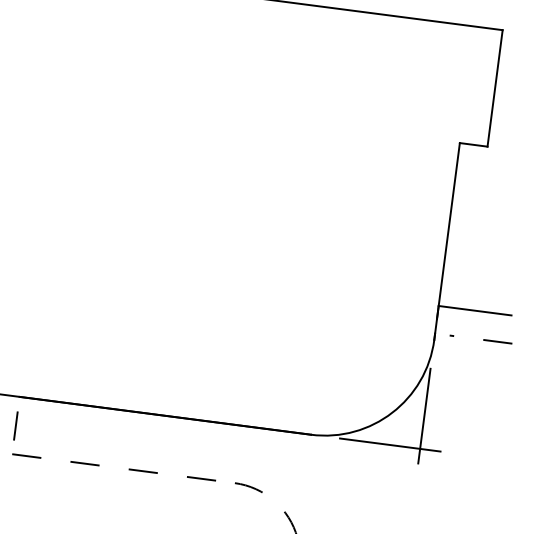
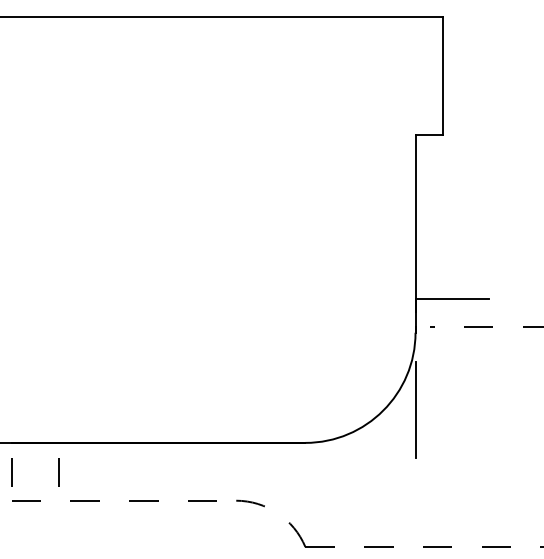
line: (62, 432) -> (58, 472), added
line: (390, 444) -> (385, 442), removed

